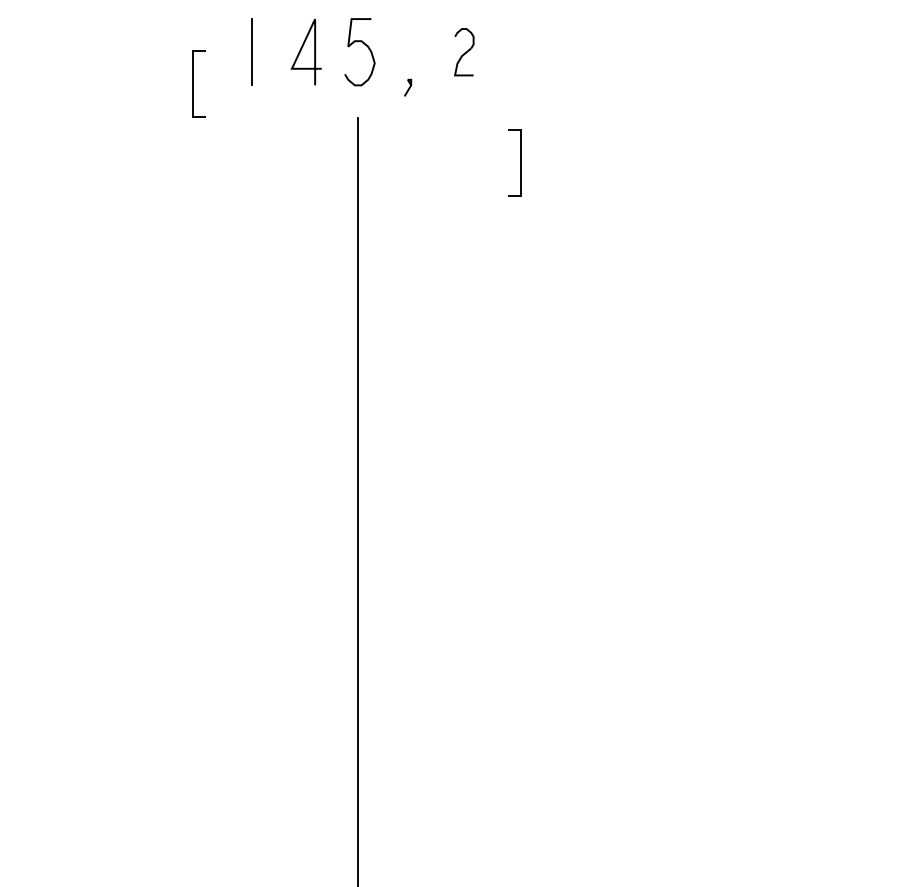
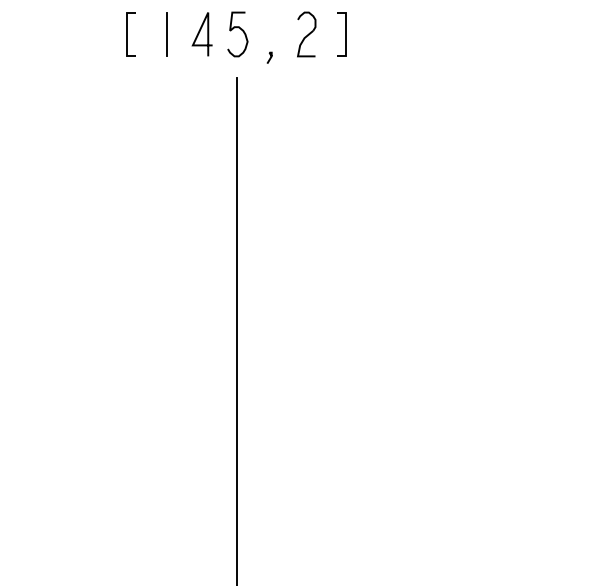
part: (463, 52) -> (306, 34), size x1.43
line: (192, 84) -> (127, 34), moved
line: (519, 162) -> (345, 34), moved

